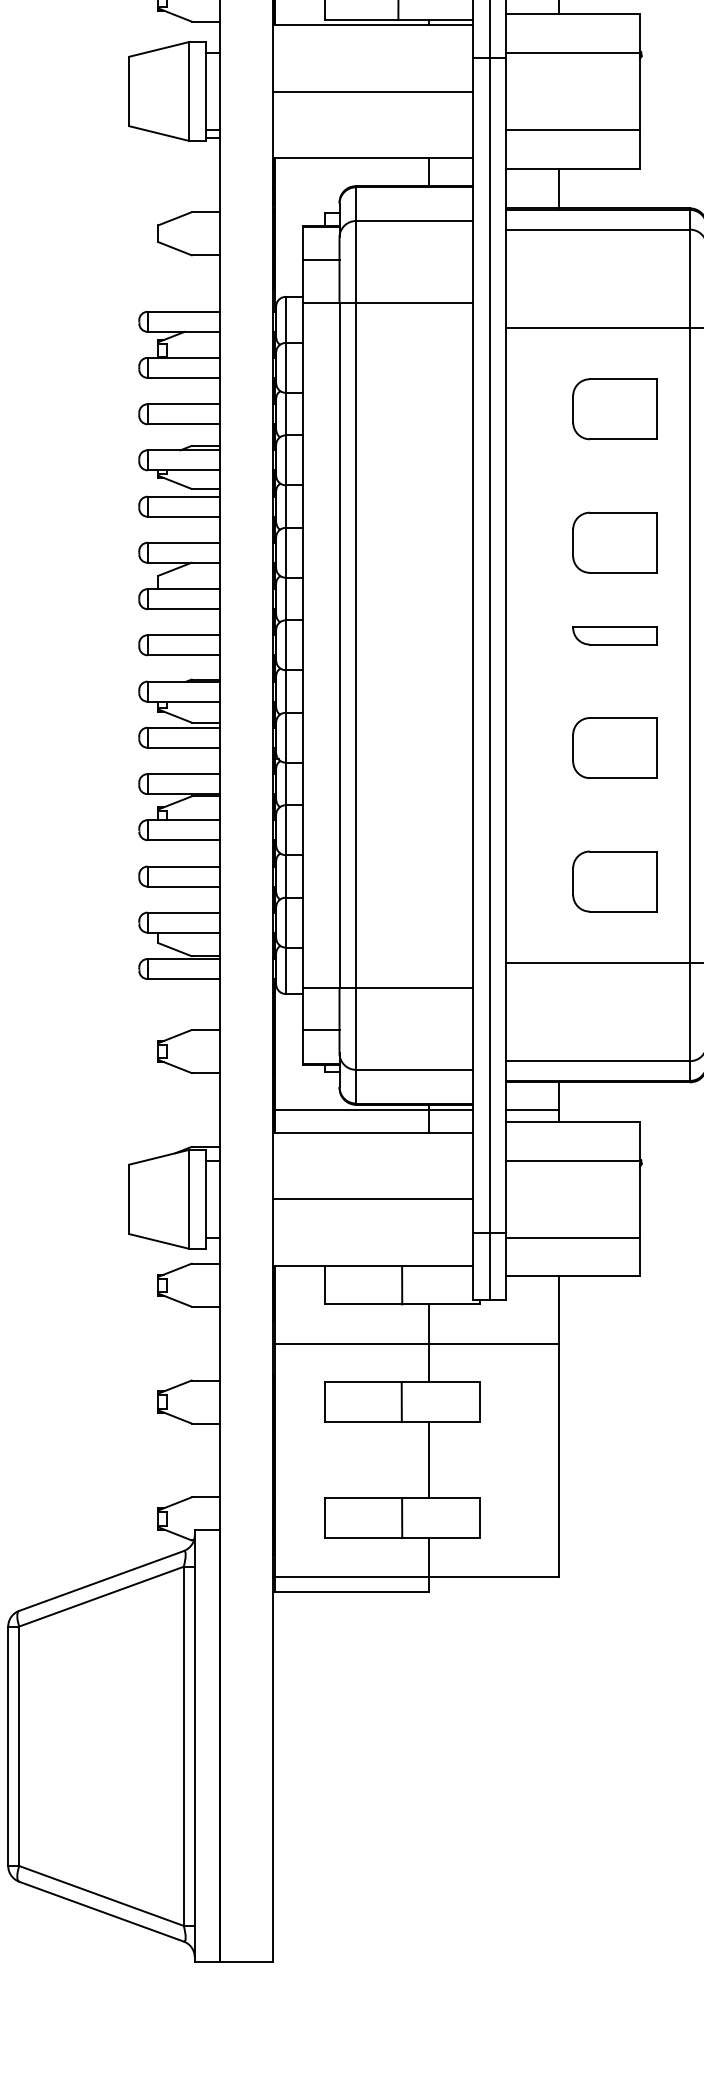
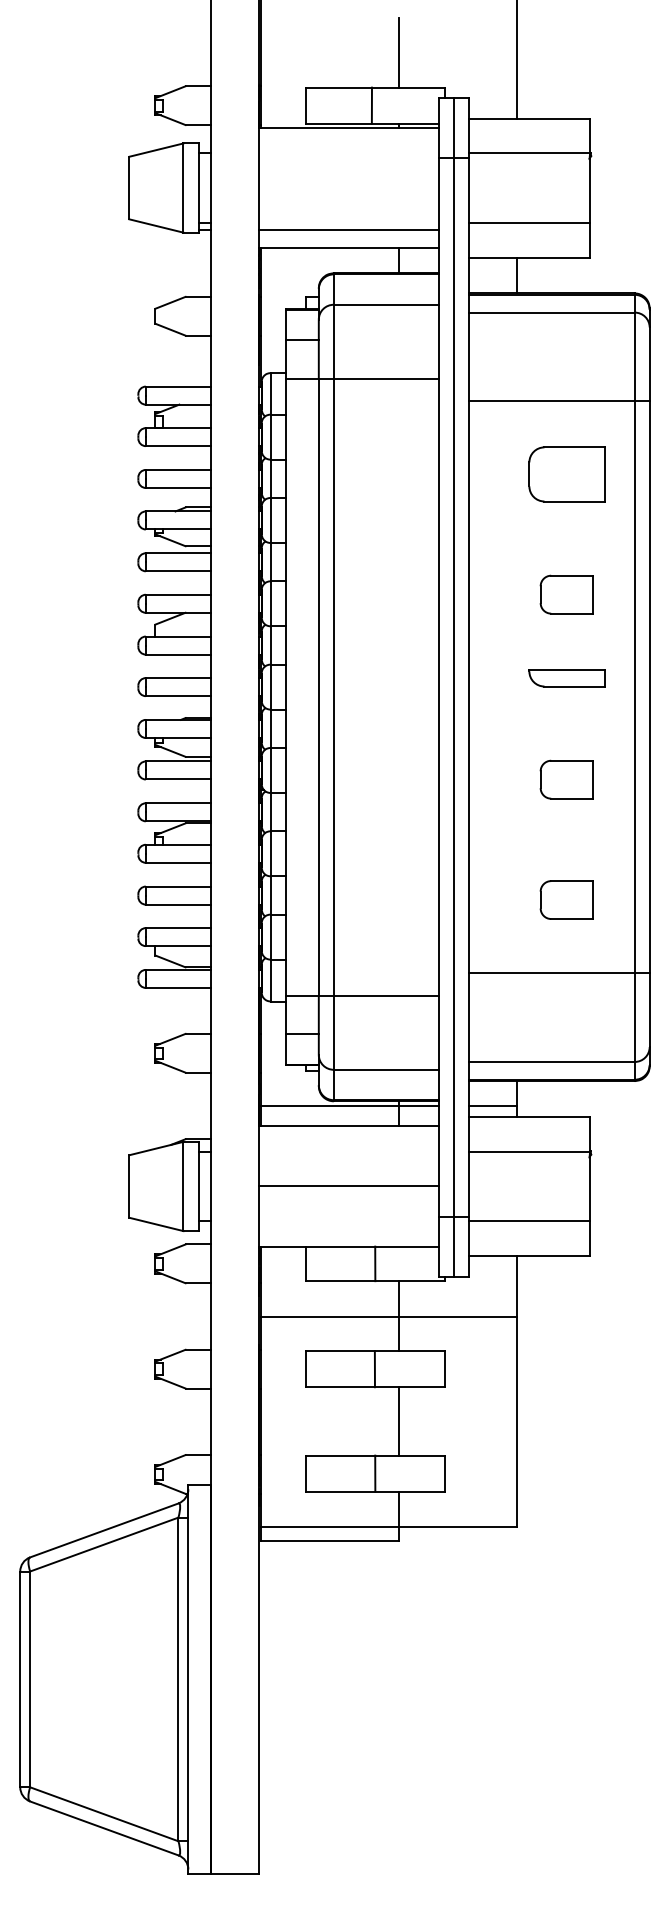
line: (372, 91) -> (348, 230), moved
part: (614, 542) -> (566, 594), size x0.7
part: (614, 747) -> (566, 779), size x0.7
part: (614, 880) -> (566, 899), size x0.7

